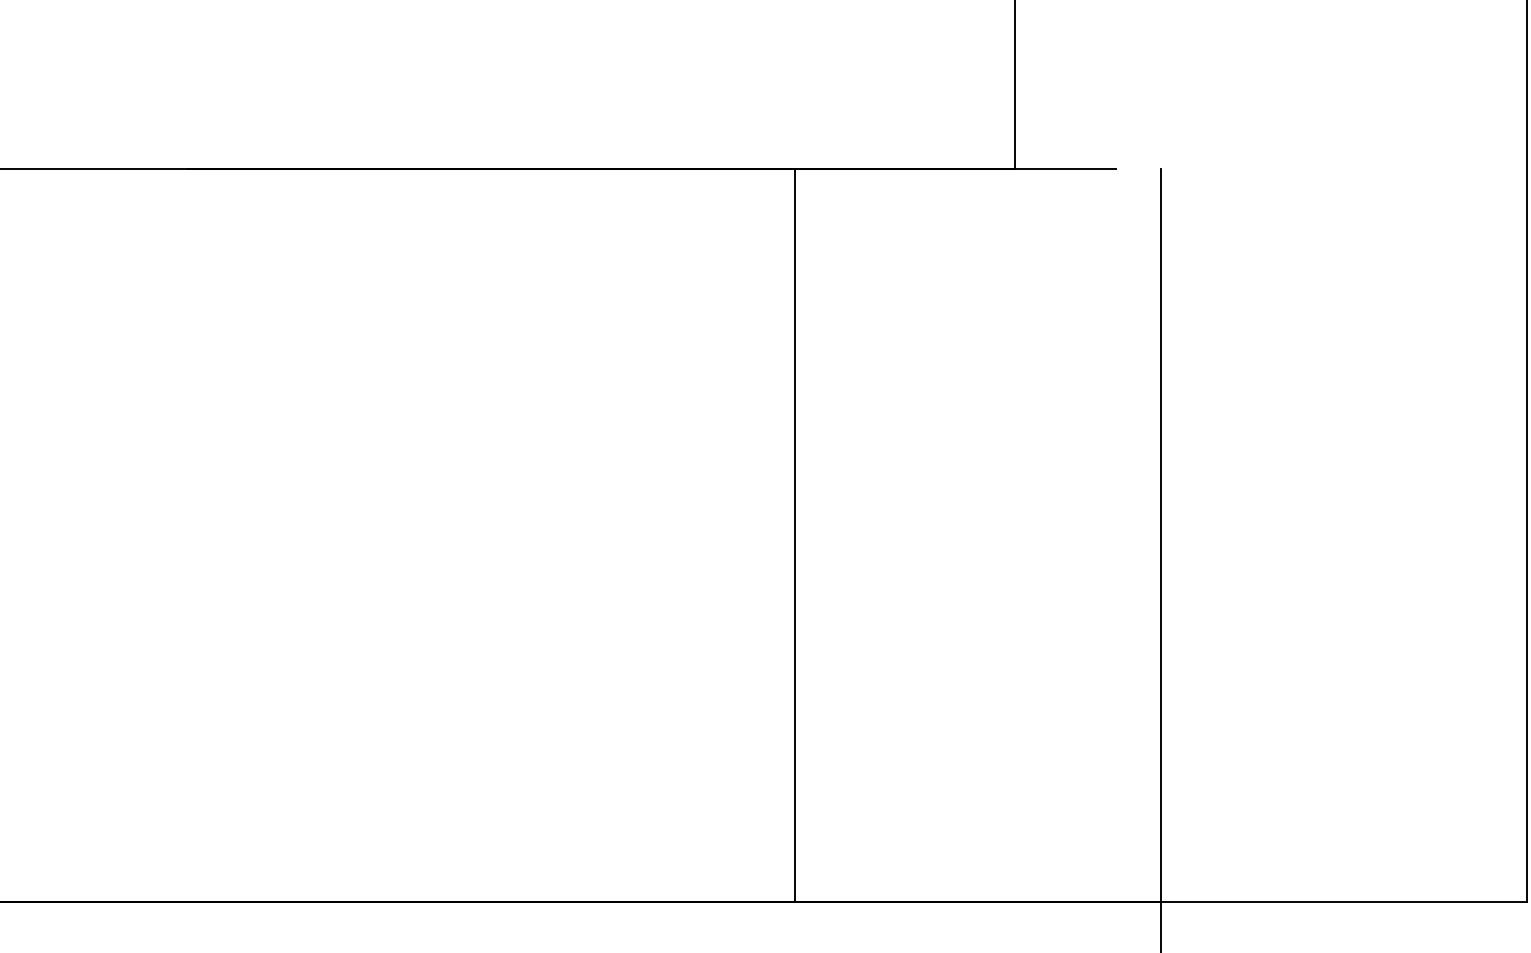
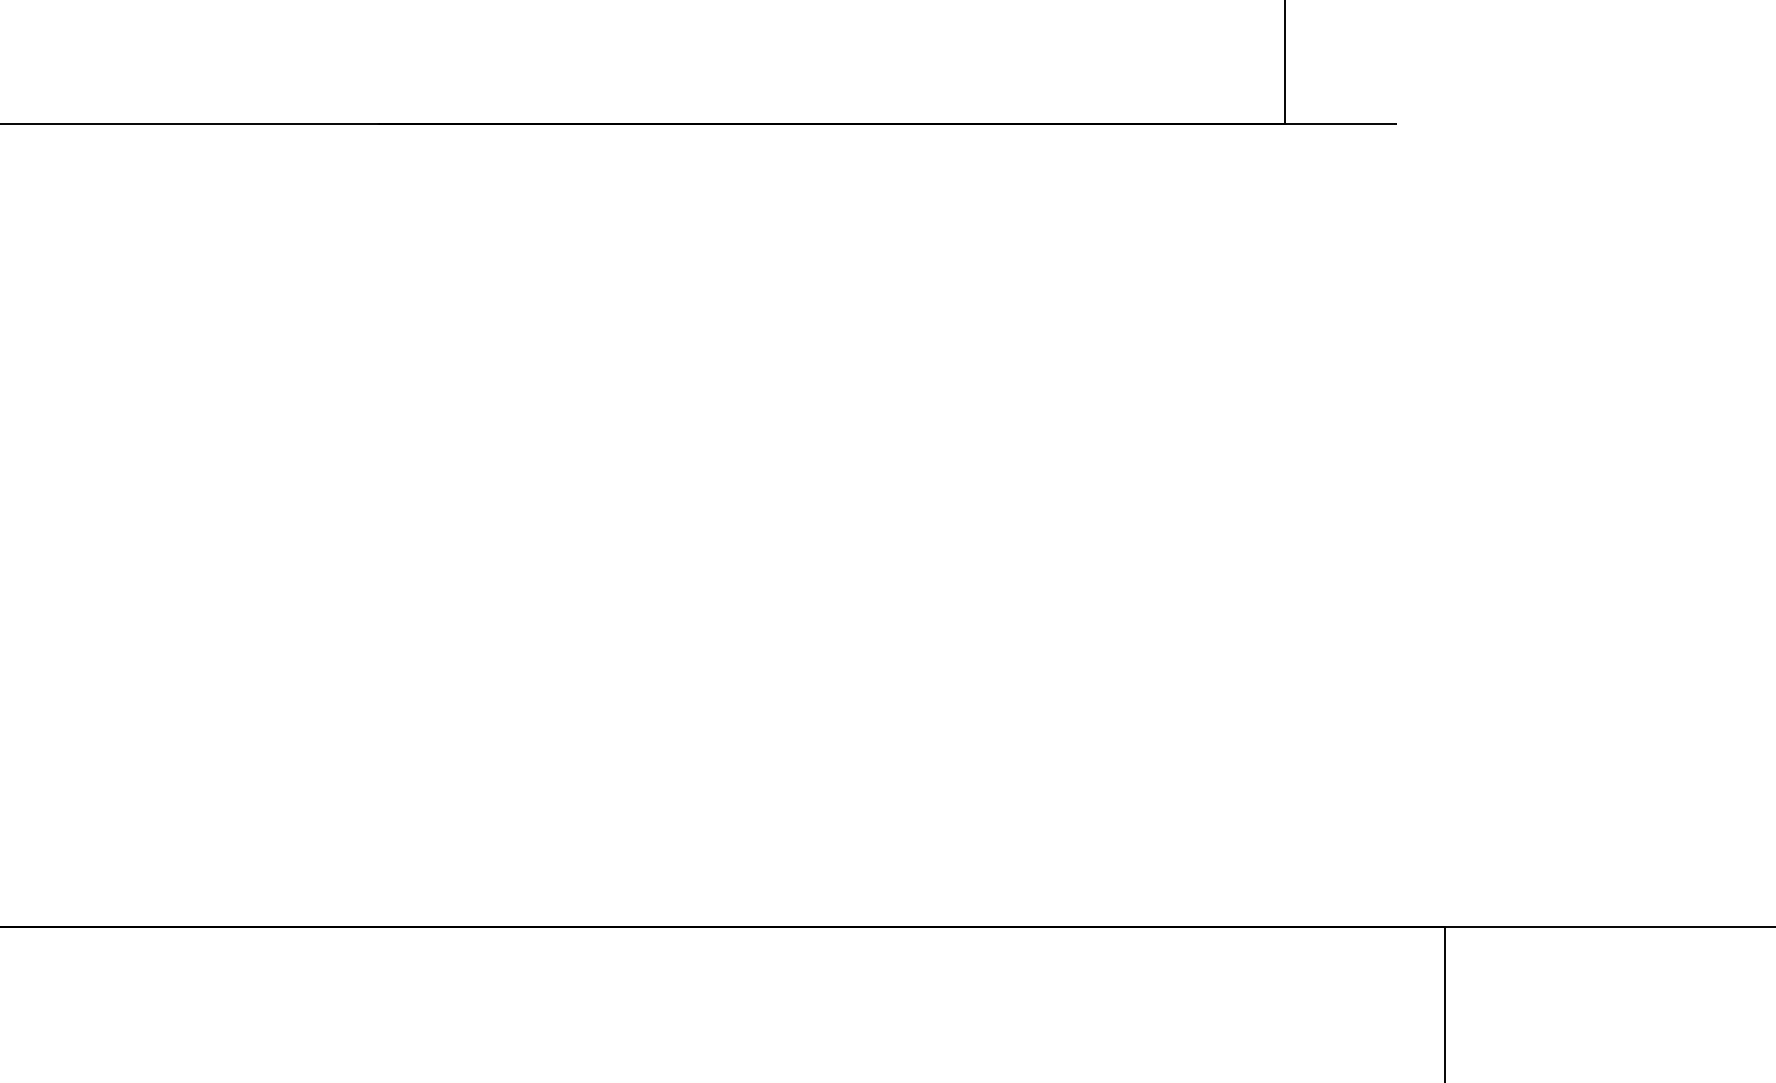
line: (795, 535) -> (1044, 525), removed
line: (1161, 535) -> (1445, 525), removed

